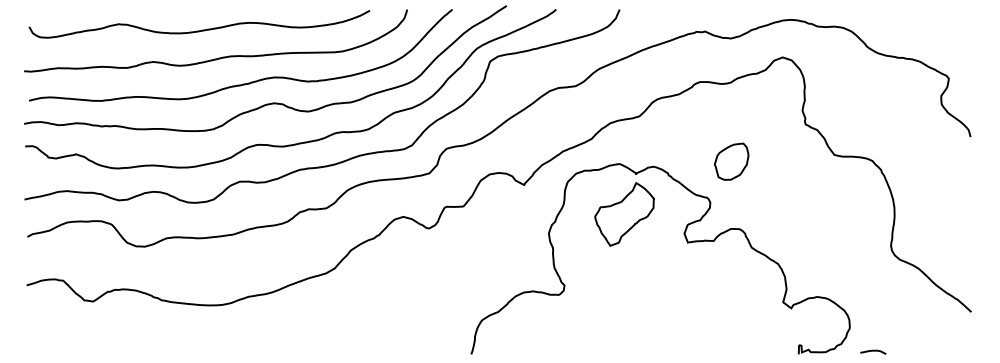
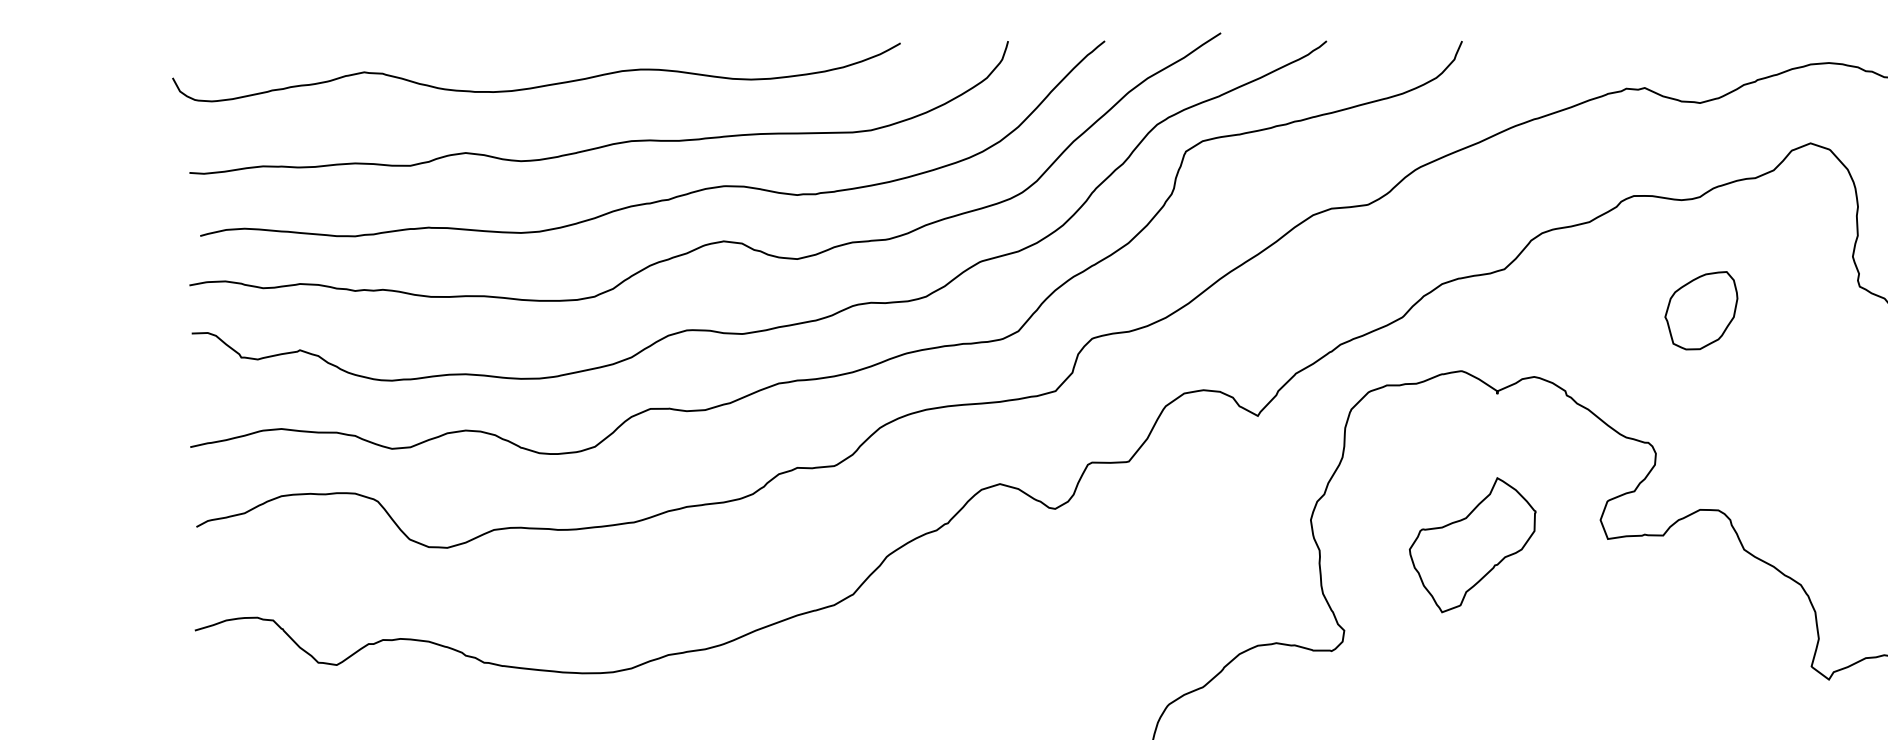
curve: (202, 29) -> (542, 83), moved
part: (731, 161) -> (1701, 310), moved
part: (624, 214) -> (1472, 545), moved

